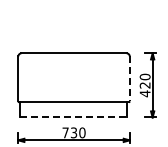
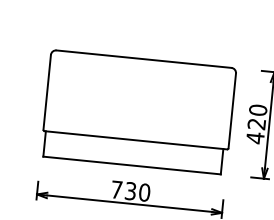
line: (129, 78) -> (231, 110), dashed -> solid
line: (73, 117) -> (132, 165), dashed -> solid

